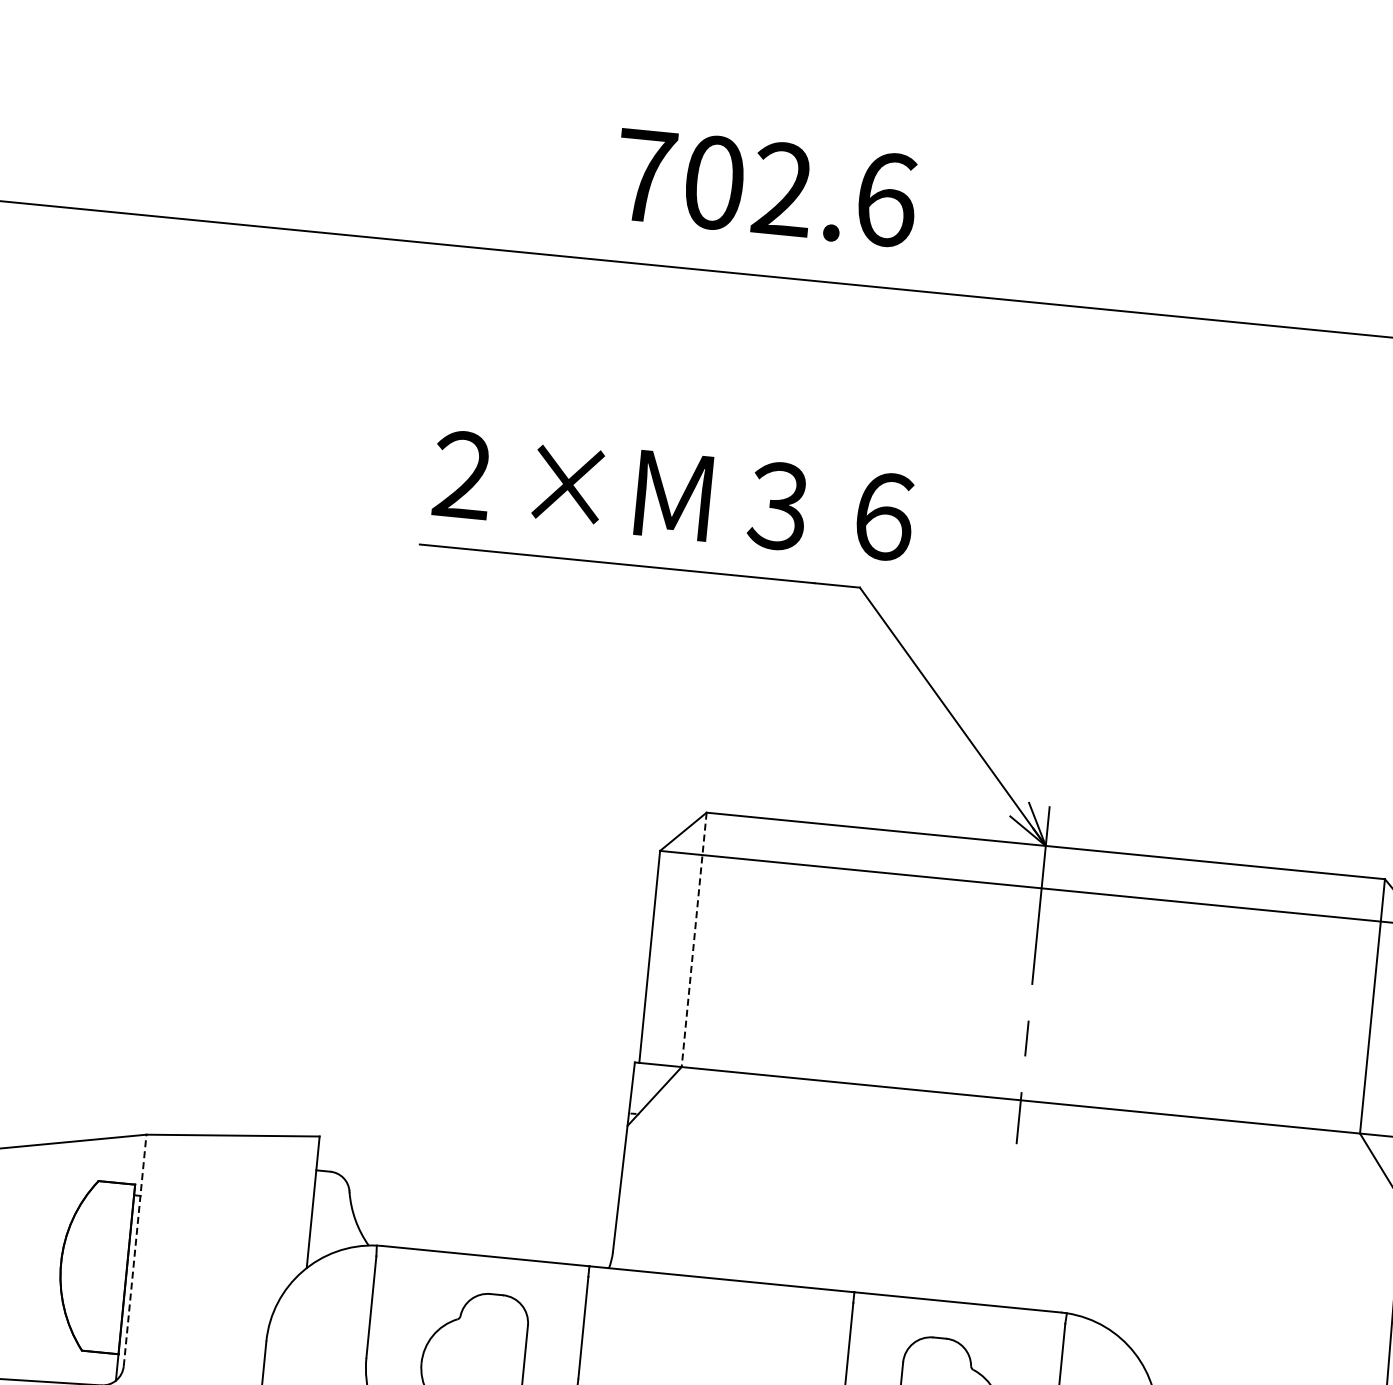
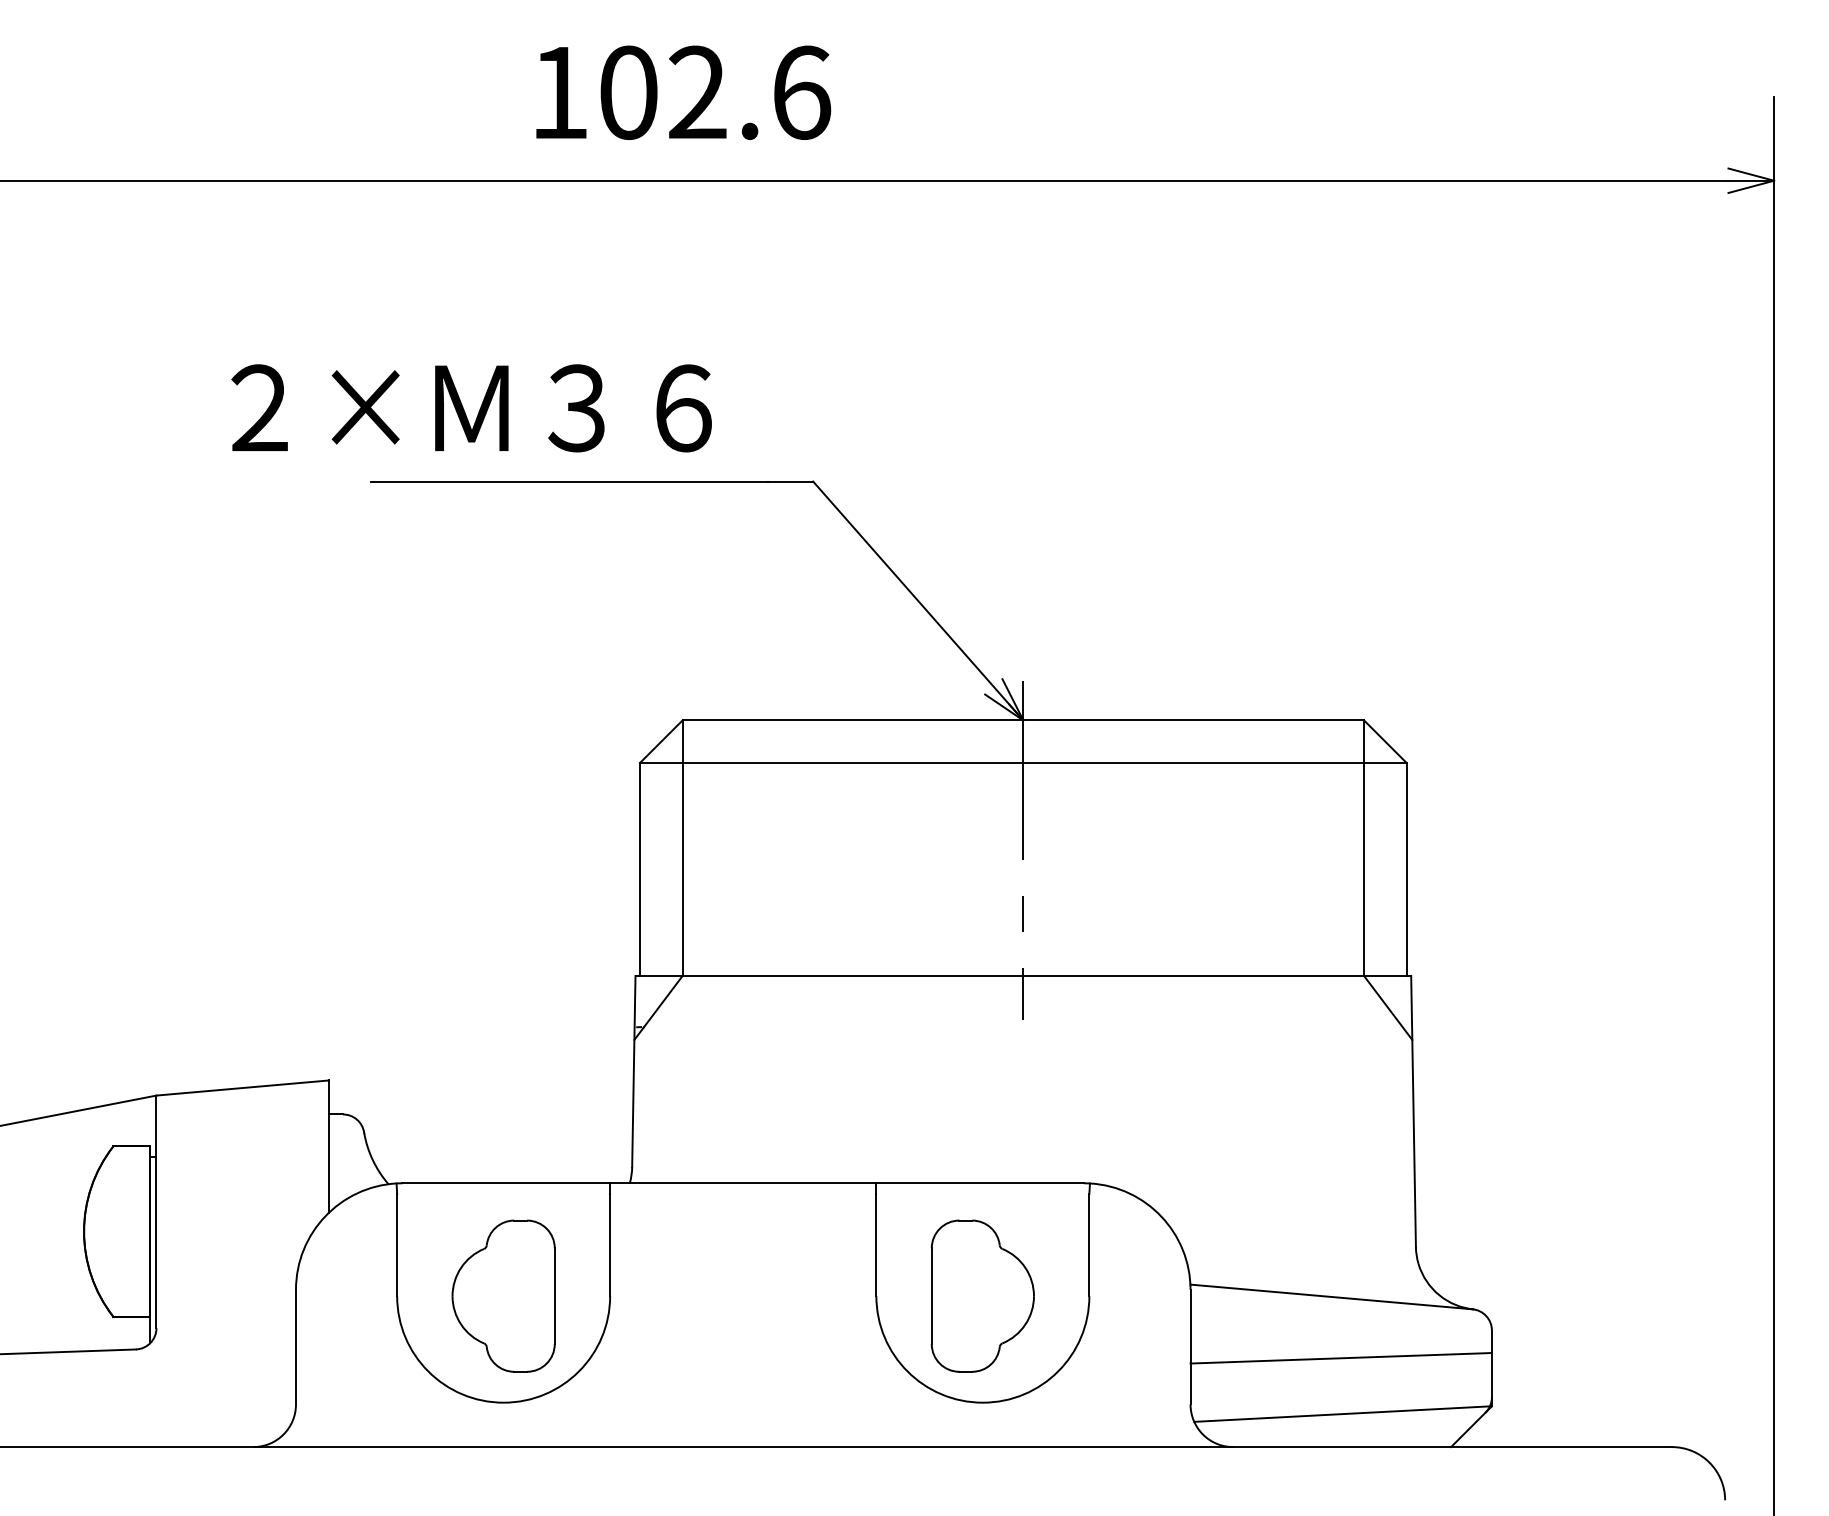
text: (645, 175) -> (559, 92), 702.6 -> 102.6
text: (673, 495) -> (471, 408), moved
line: (694, 940) -> (682, 848), dashed -> solid
line: (135, 1250) -> (156, 1211), dashed -> solid

